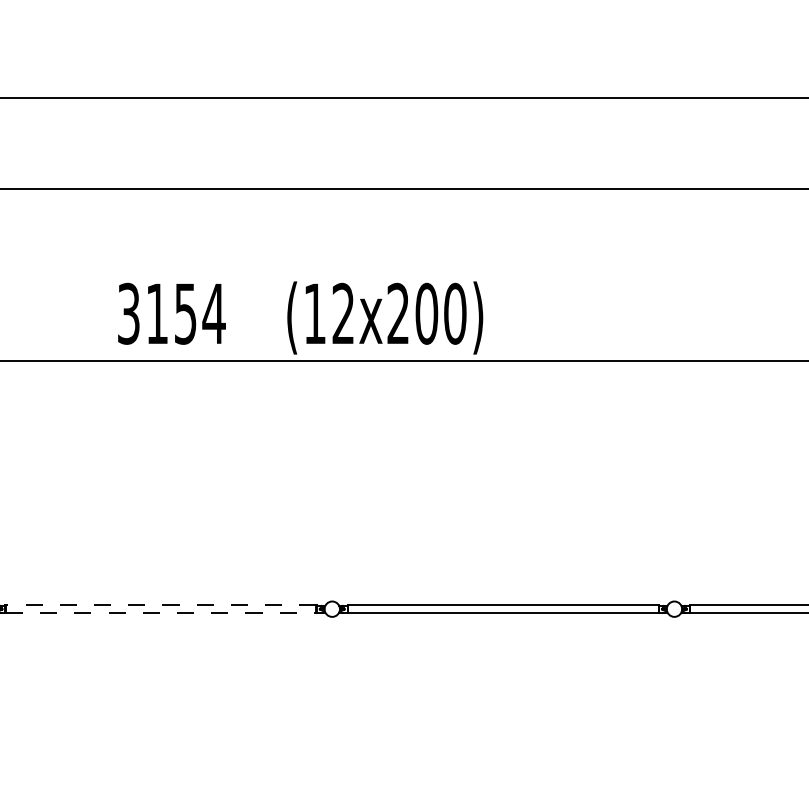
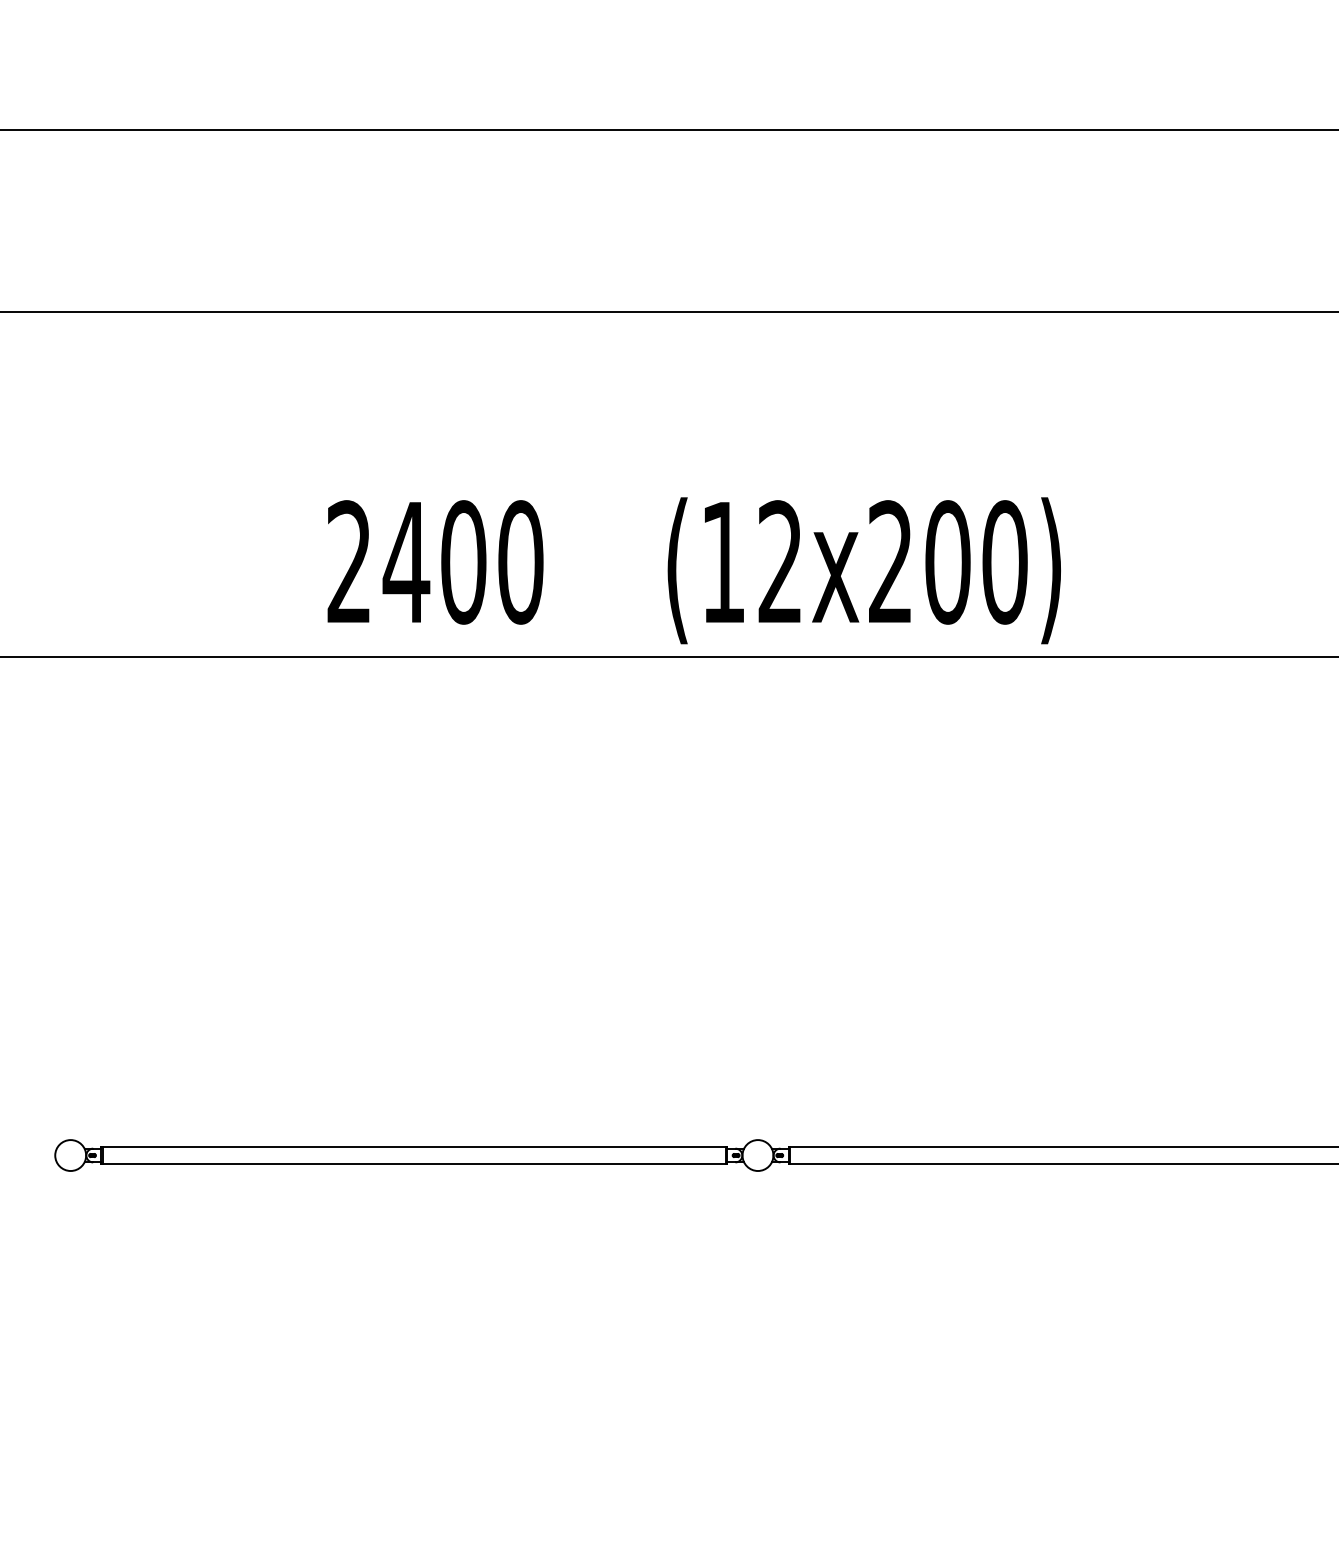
text: (171, 313) -> (435, 561), 3154 -> 2400
line: (160, 605) -> (413, 1148), dashed -> solid
line: (161, 613) -> (415, 1164), dashed -> solid

